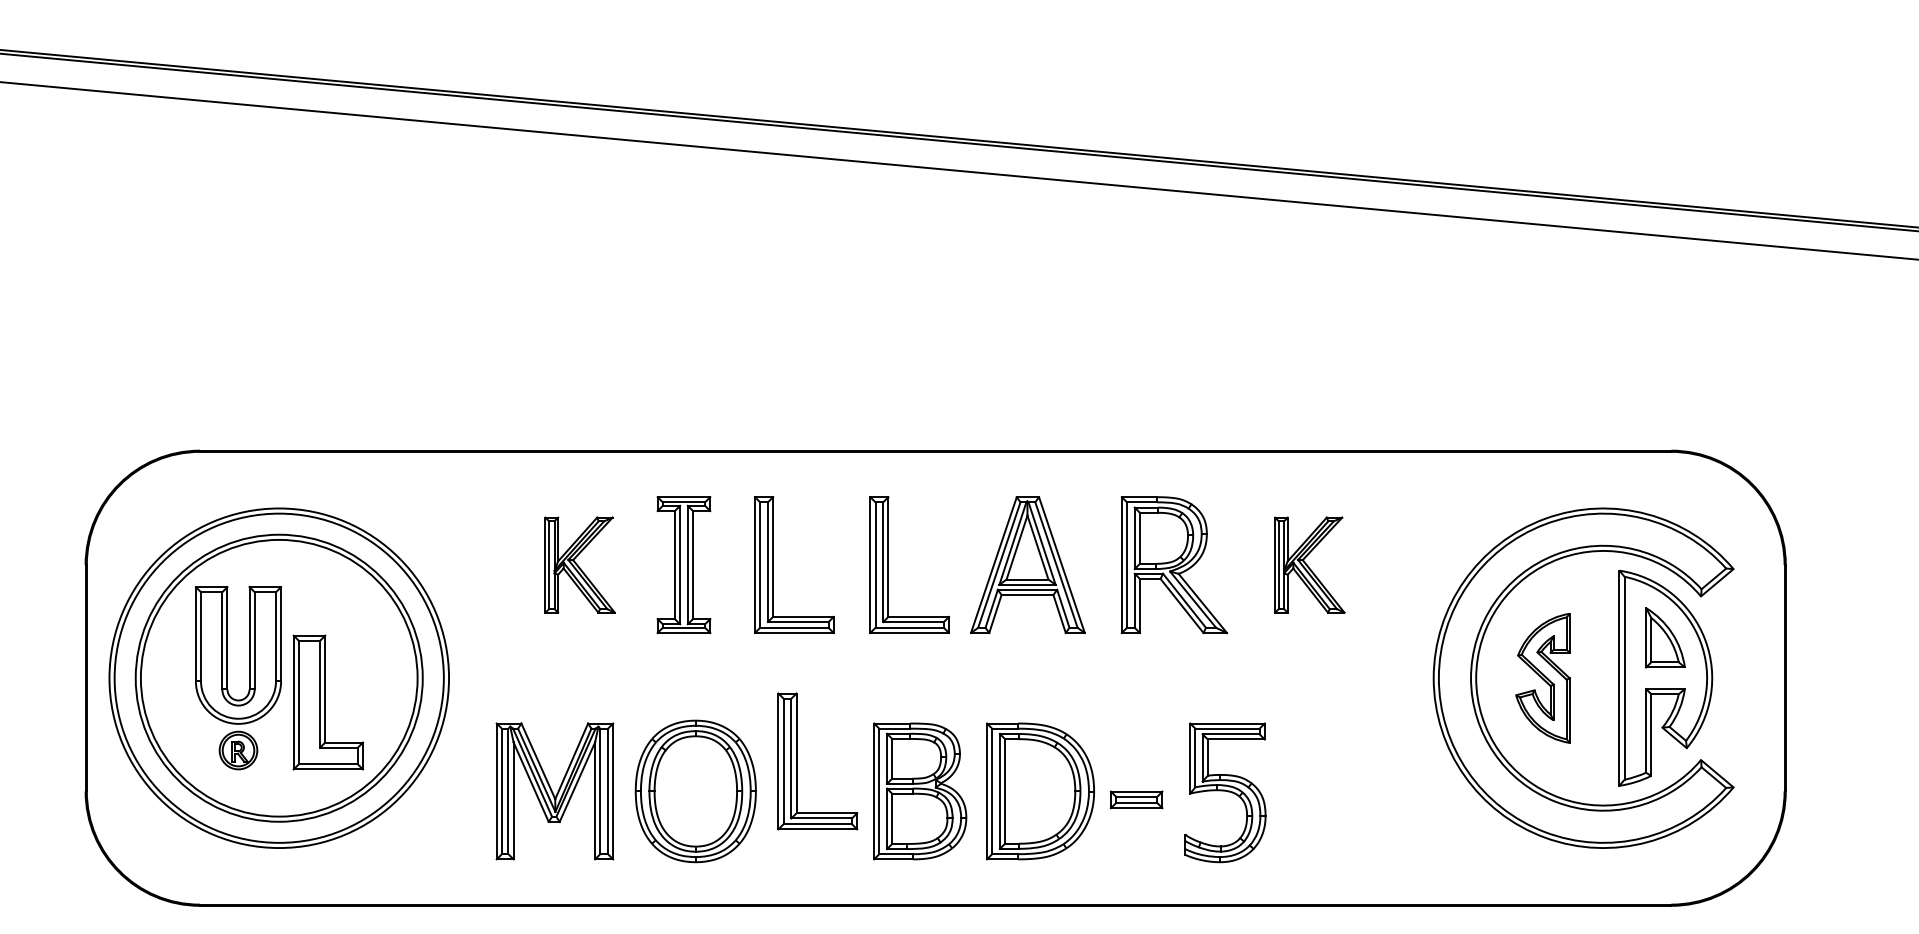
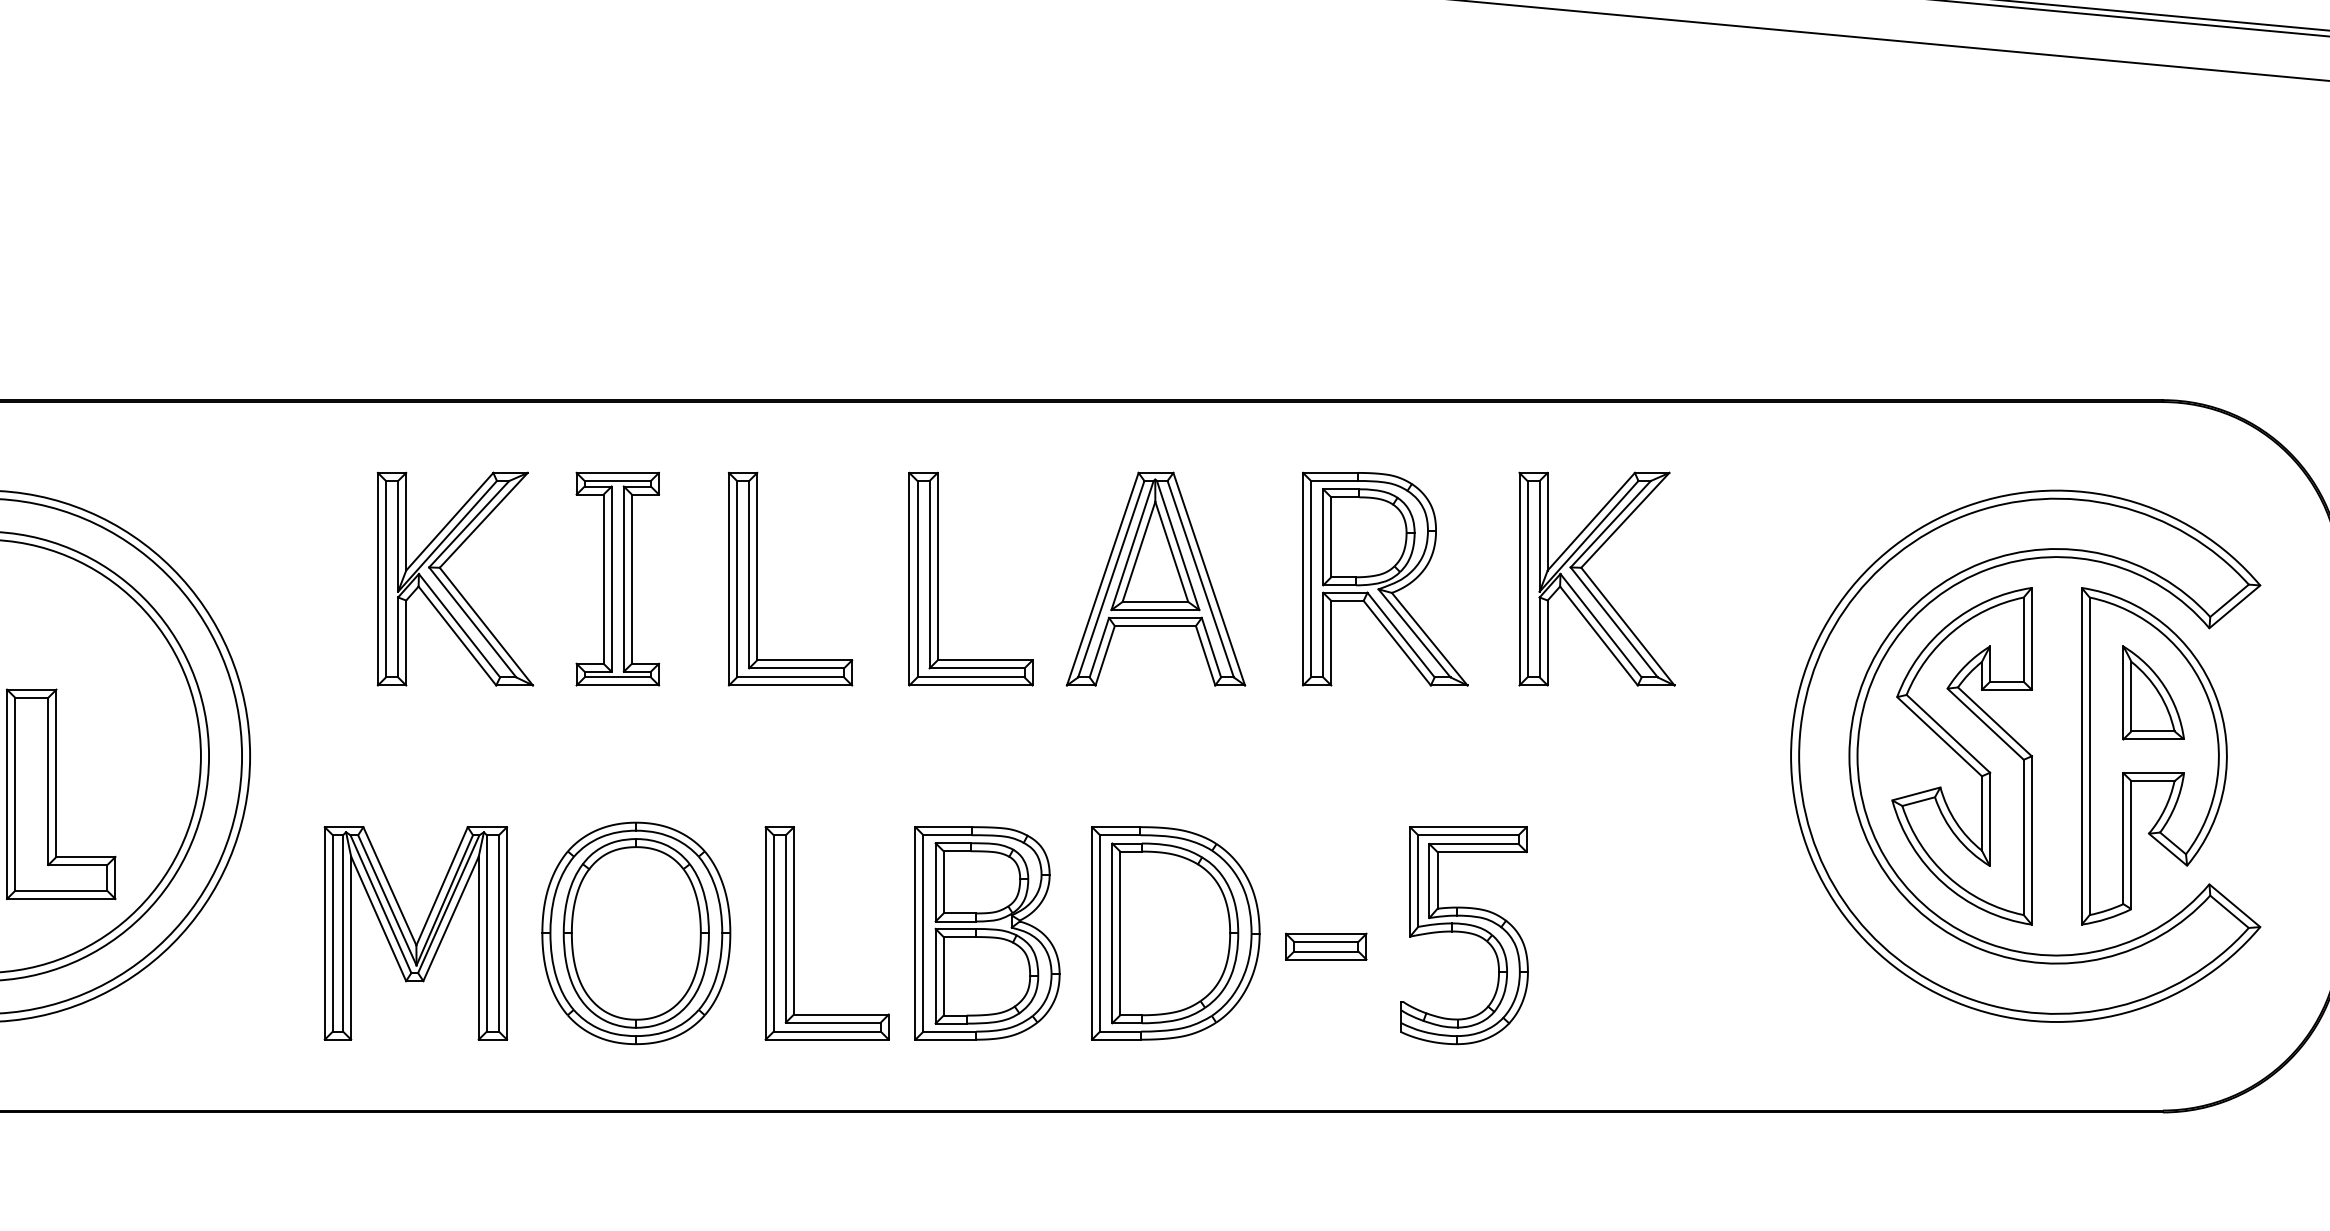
part: (579, 565) -> (454, 579), size x1.43
part: (1309, 565) -> (1596, 579), size x1.43
part: (1542, 678) -> (1961, 756), size x1.67
part: (797, 761) -> (795, 933), moved

